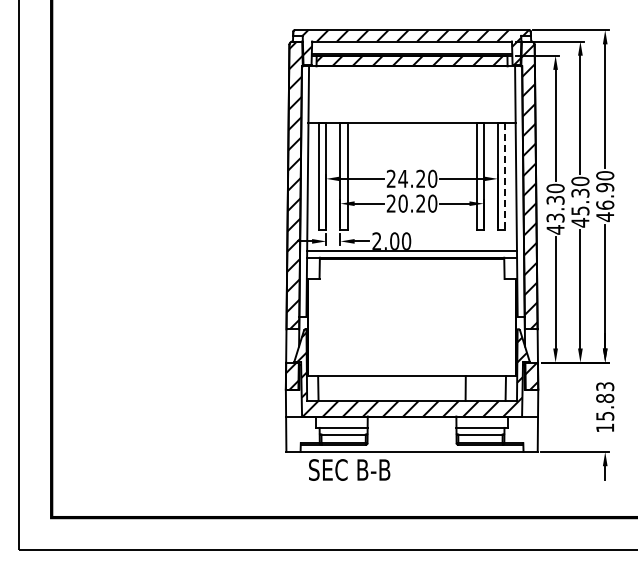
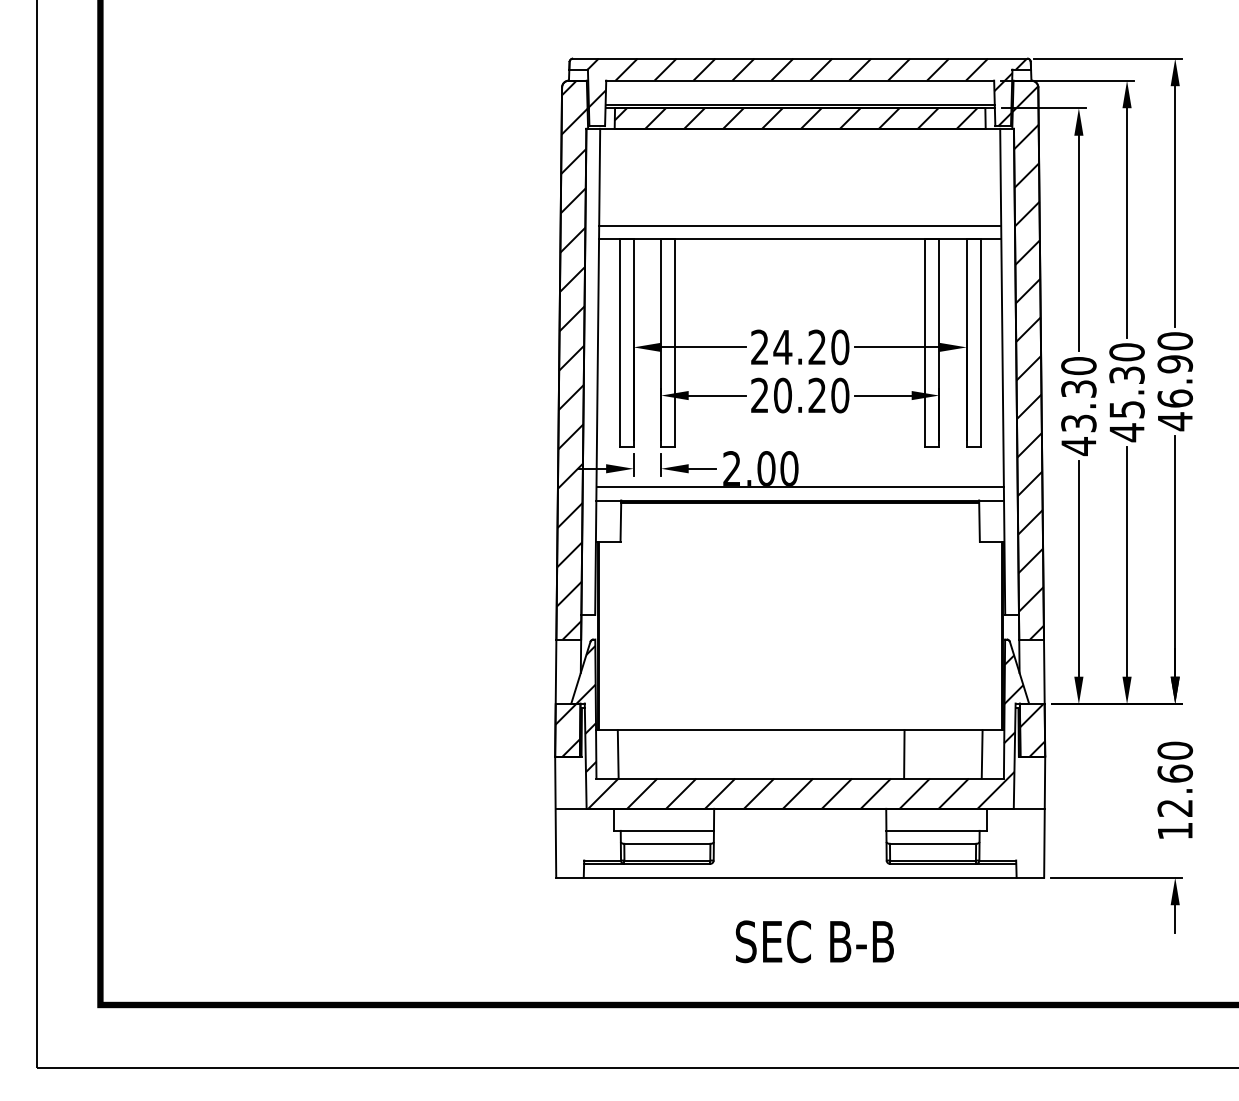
line: (411, 116) -> (799, 226), added
line: (504, 177) -> (979, 344), dashed -> solid
text: (605, 401) -> (1175, 779), 15.83 -> 12.60
text: (349, 469) -> (814, 940), moved

